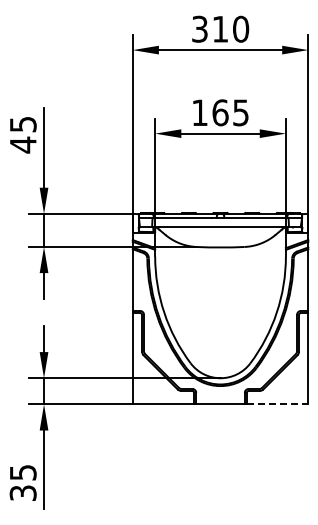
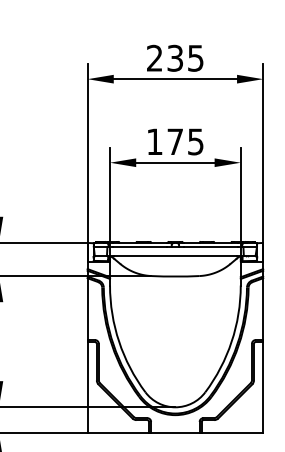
text: (220, 28) -> (175, 57), 310 -> 235
text: (220, 112) -> (175, 141), 165 -> 175
line: (277, 404) -> (232, 433), dashed -> solid

